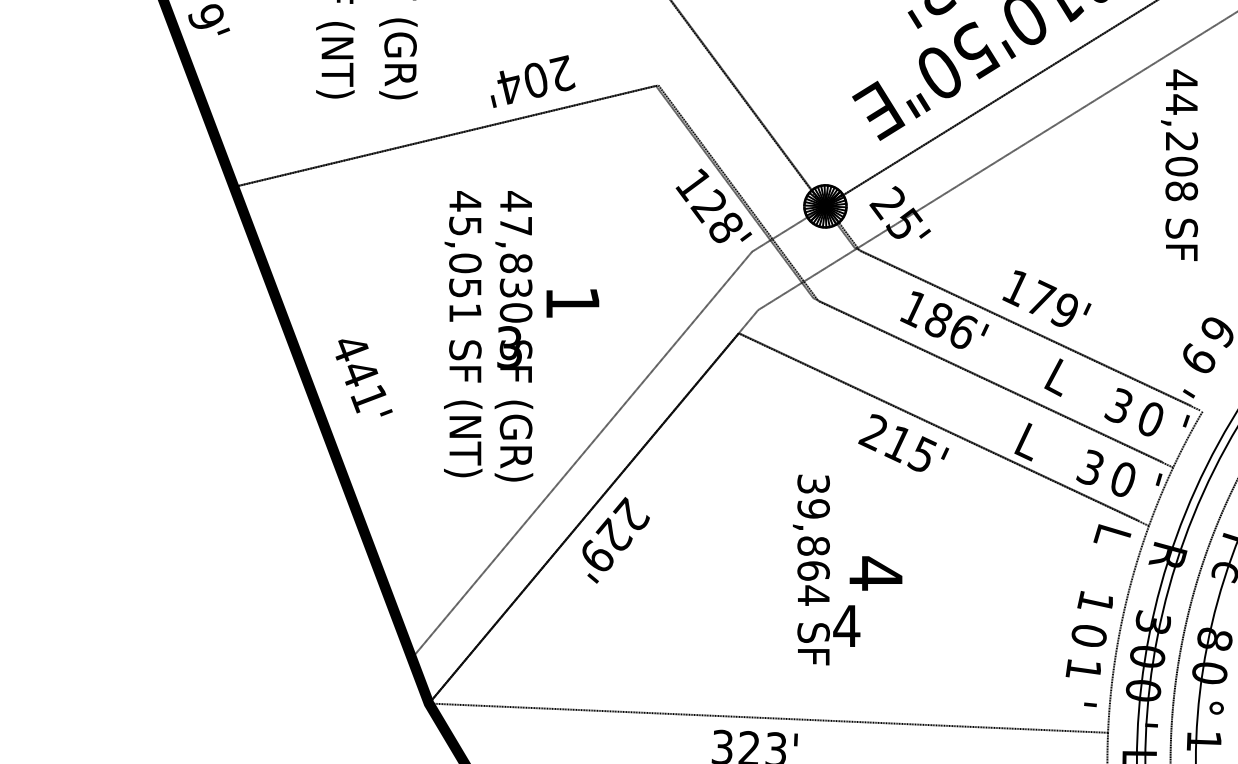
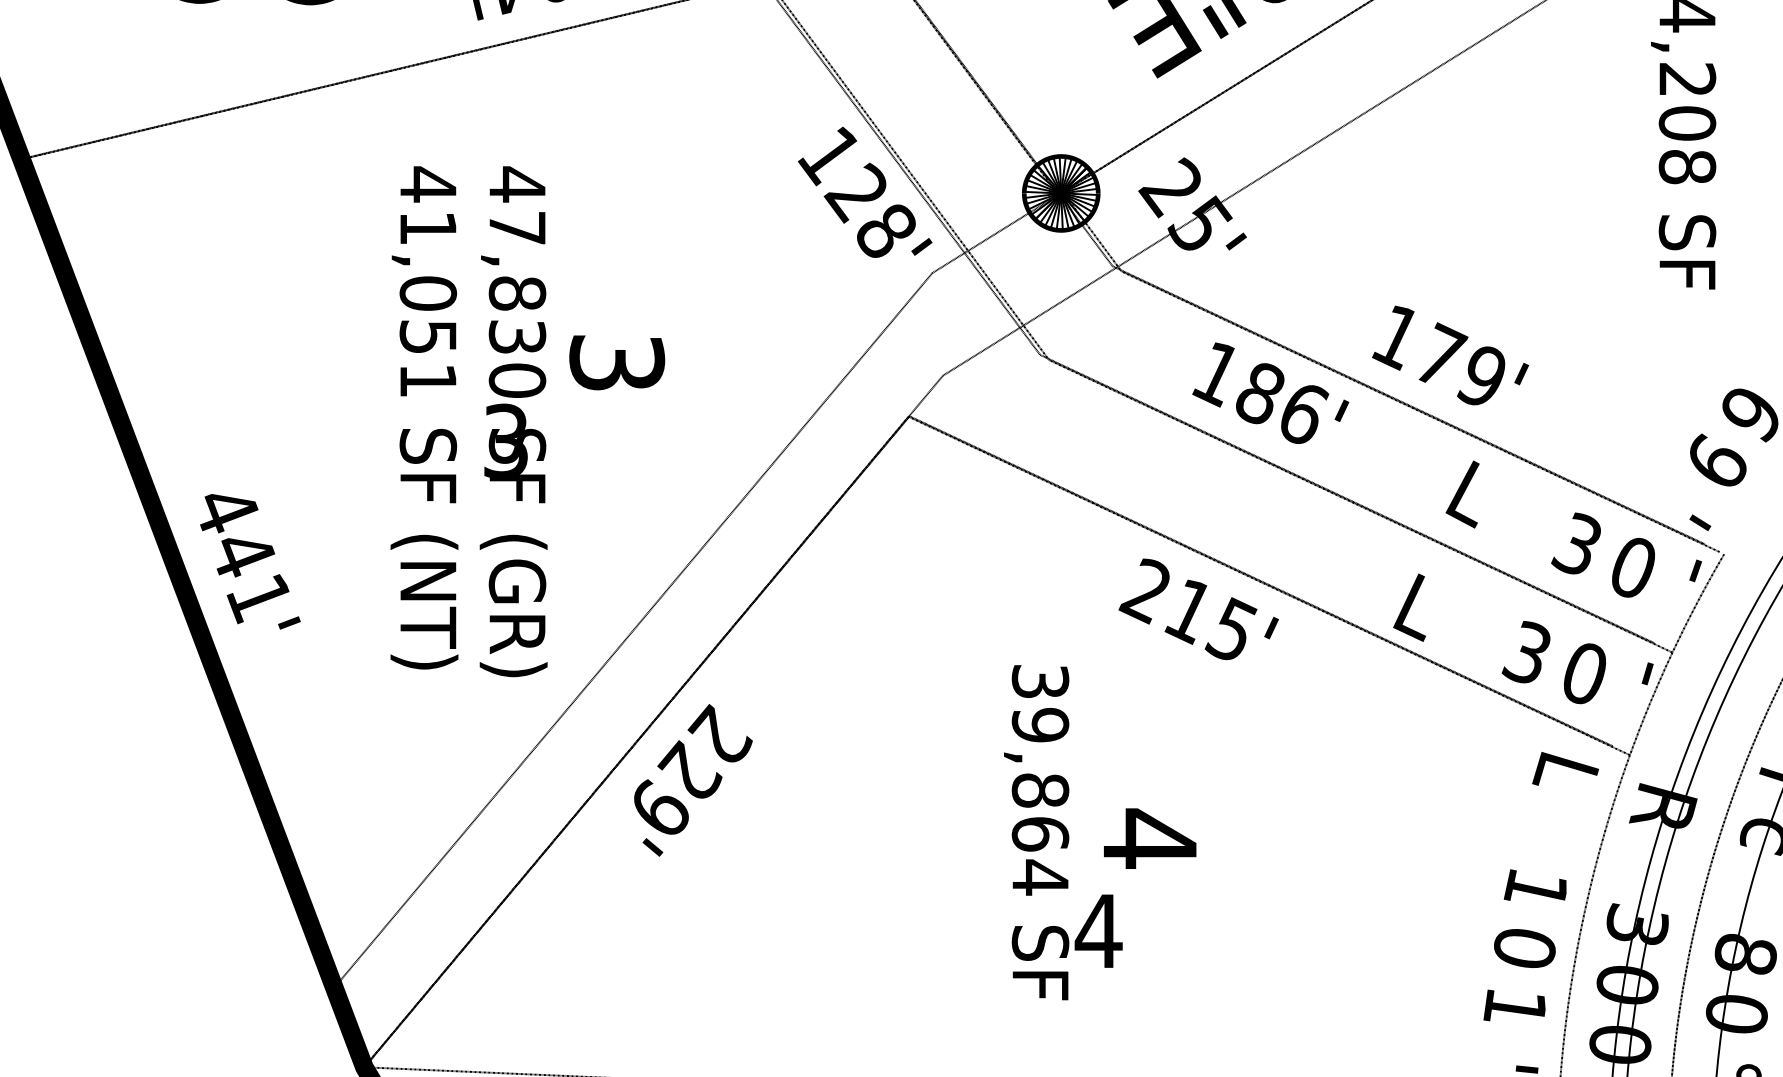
text: (465, 225) -> (428, 226), 45,051 -> 41,051
text: (572, 302) -> (616, 362), 1 -> 3
text: (363, 377) -> (249, 560), moved

